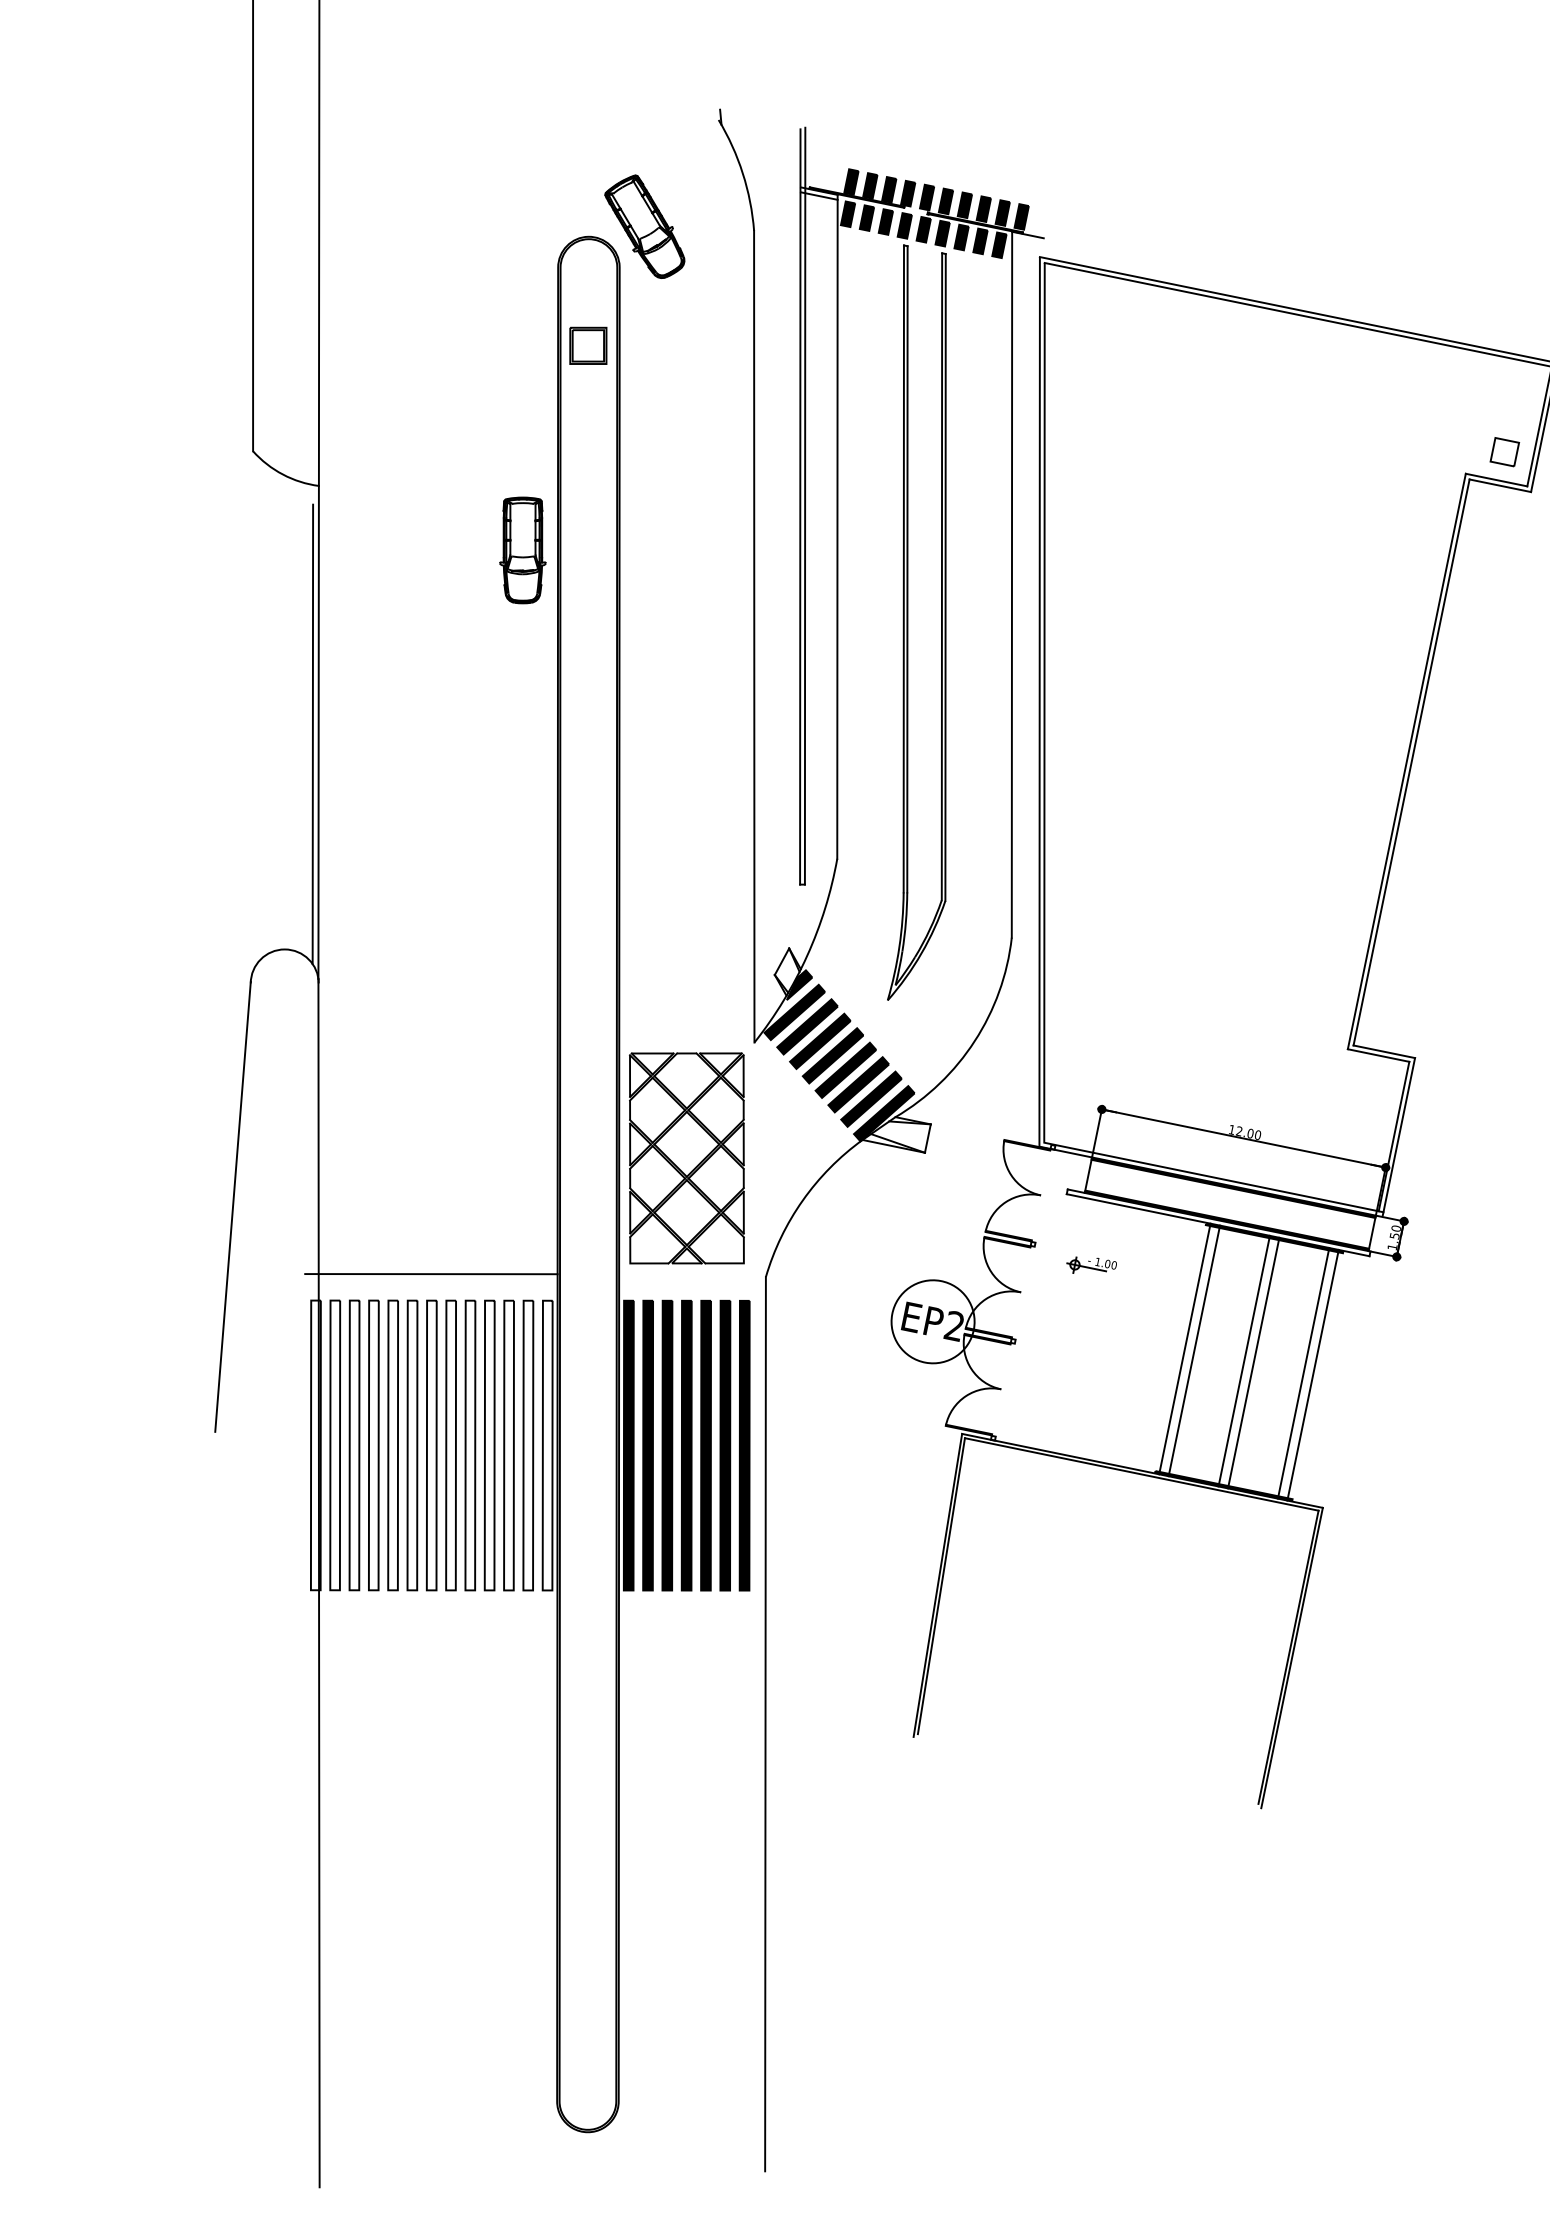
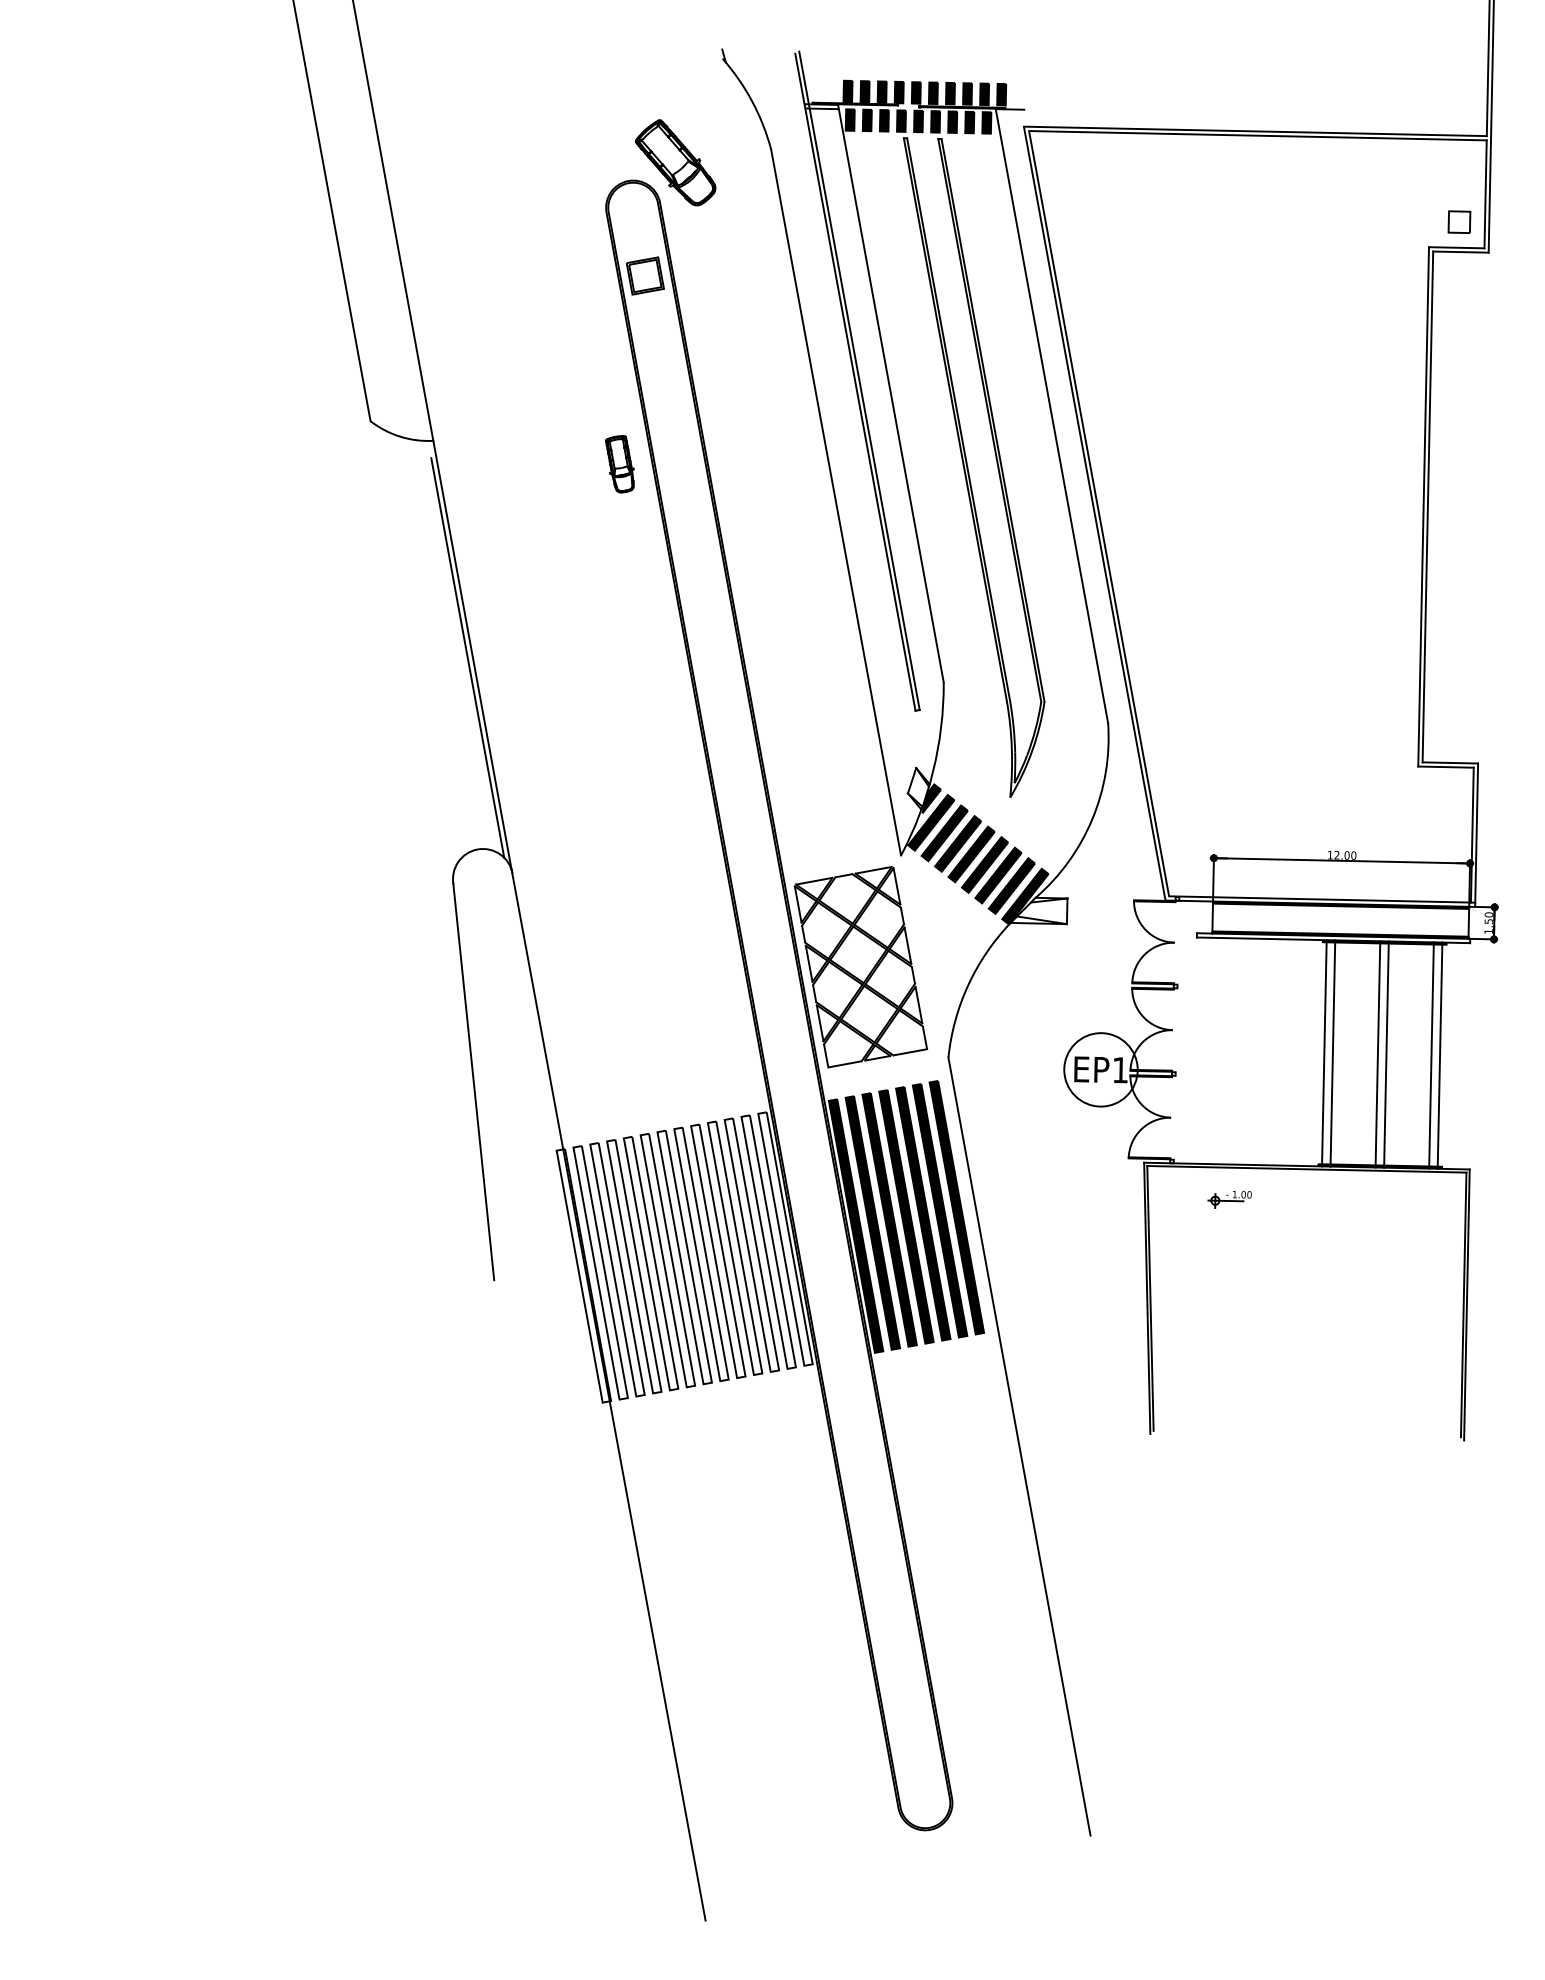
part: (521, 550) -> (619, 464), size x0.6
part: (1090, 1266) -> (1229, 1199), moved
line: (430, 1274) -> (656, 1108), removed
text: (953, 1325) -> (1119, 1069), EP2 -> EP1

